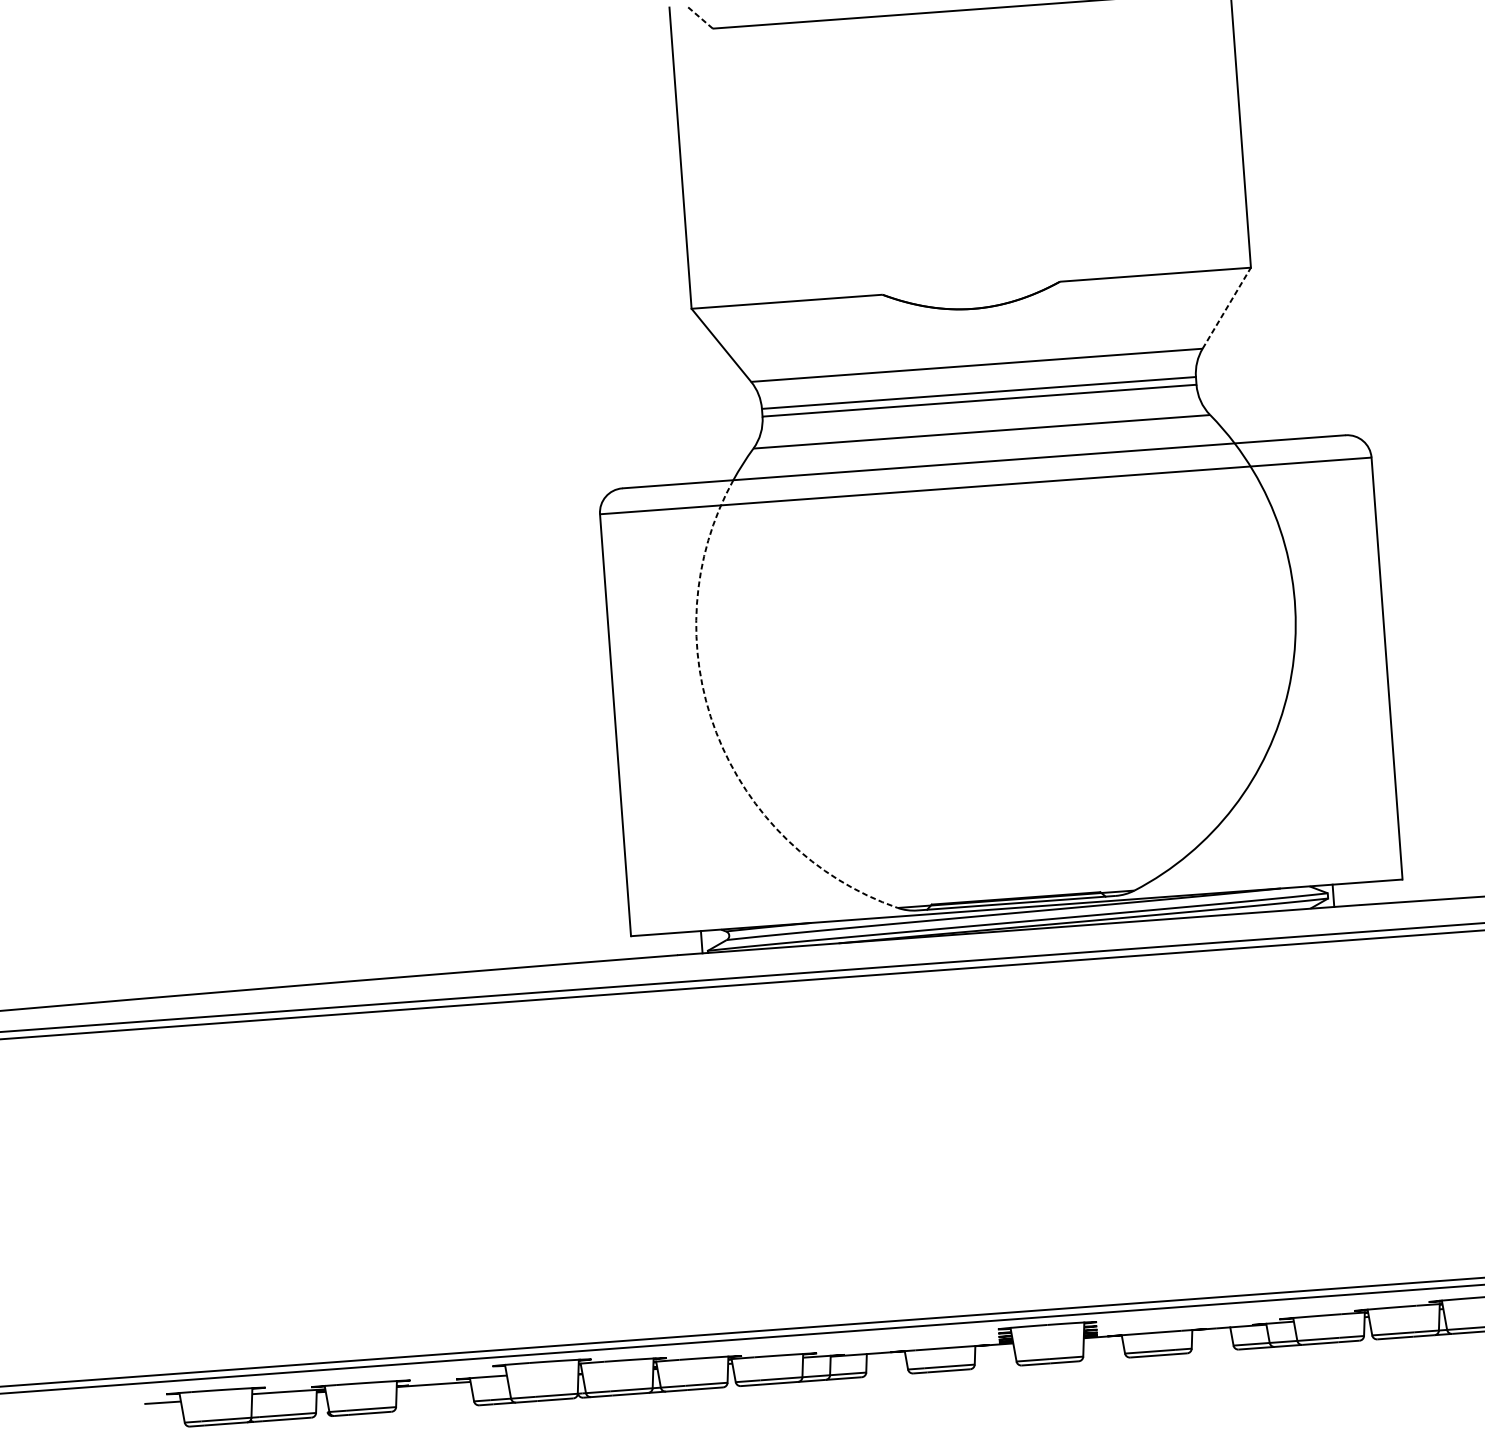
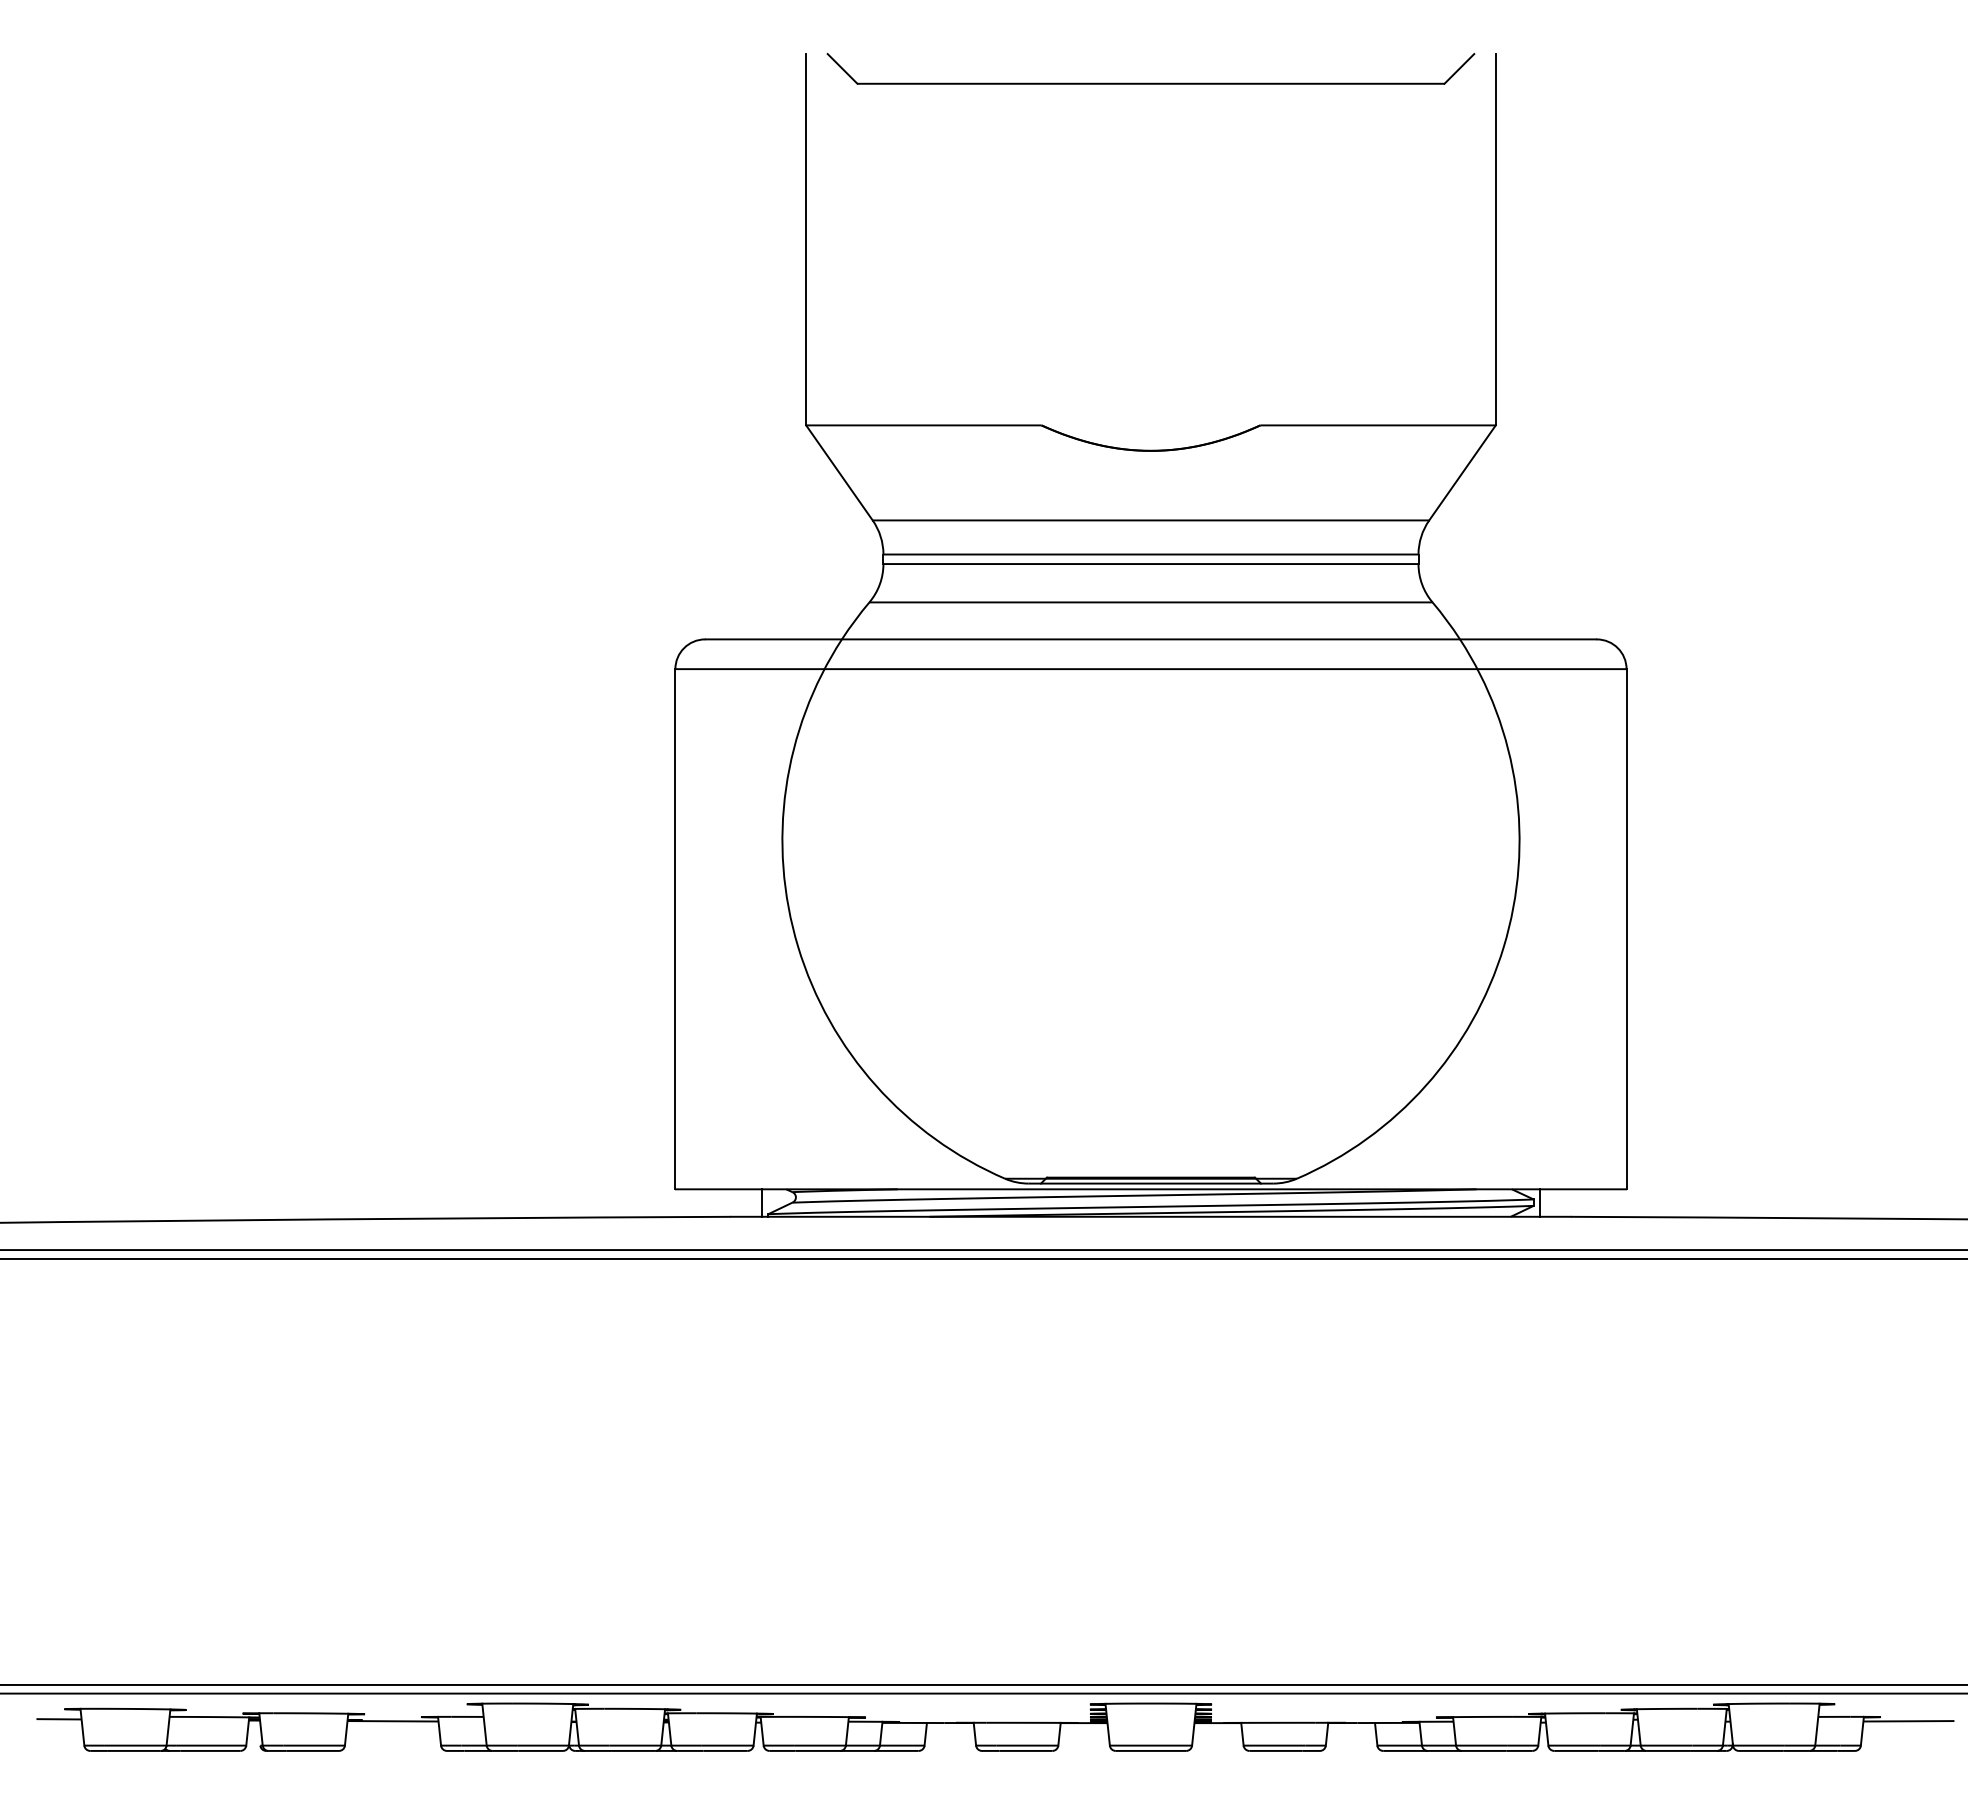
line: (699, 17) -> (842, 68), dashed -> solid
line: (1226, 307) -> (1462, 472), dashed -> solid
arc: (716, 731) -> (798, 946), dashed -> solid

